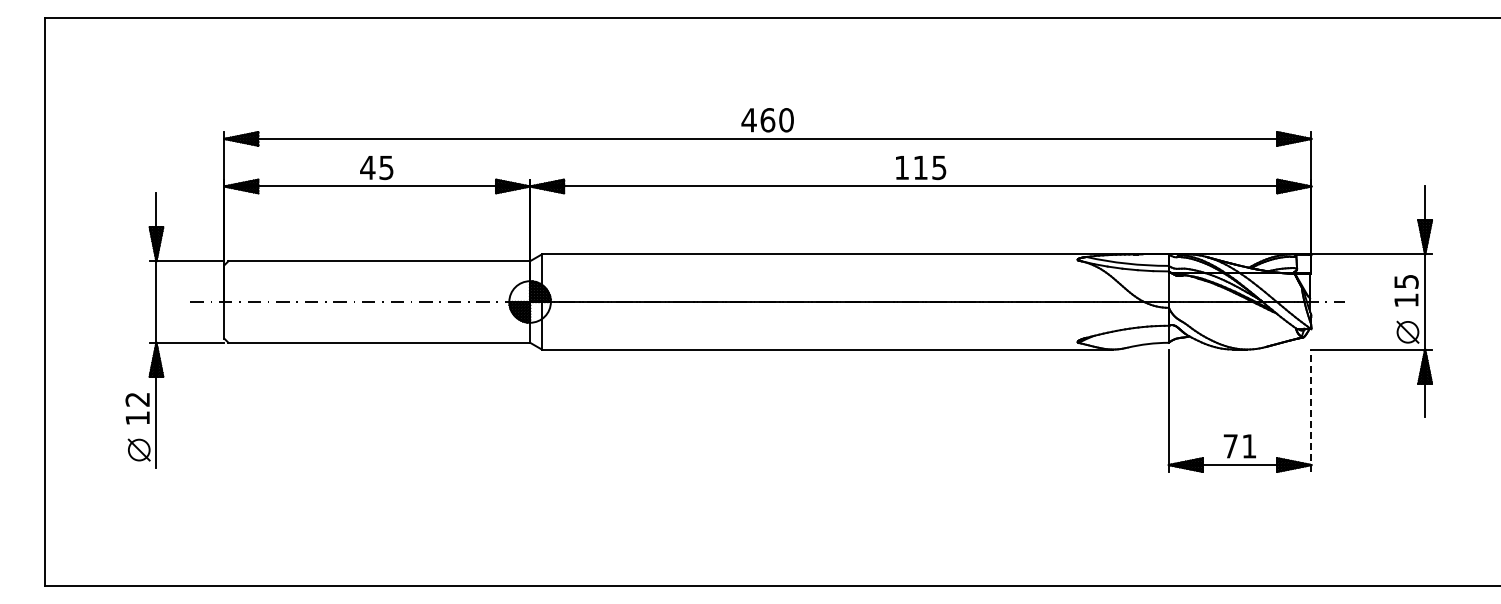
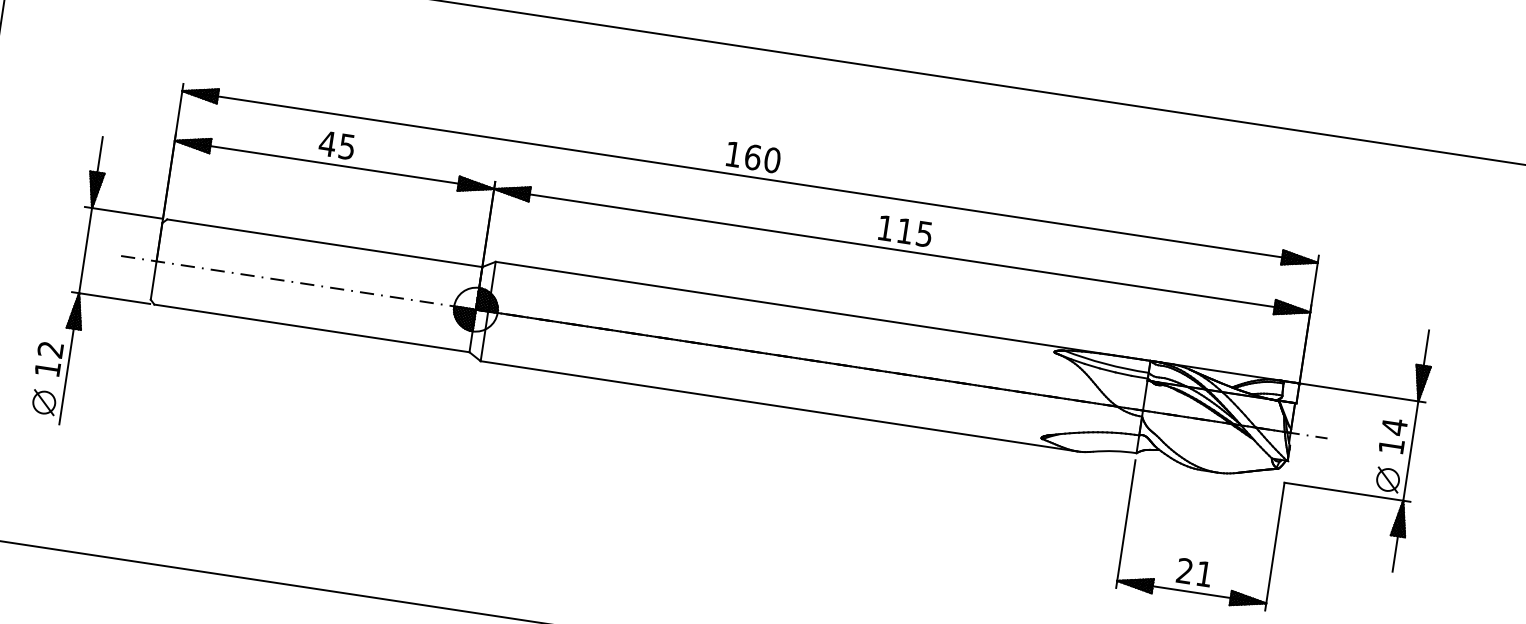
text: (748, 120) -> (732, 154), 460 -> 160
text: (1406, 281) -> (1394, 426), 15 -> 14
line: (1311, 410) -> (1274, 546), dashed -> solid
text: (1230, 446) -> (1184, 571), 71 -> 21

